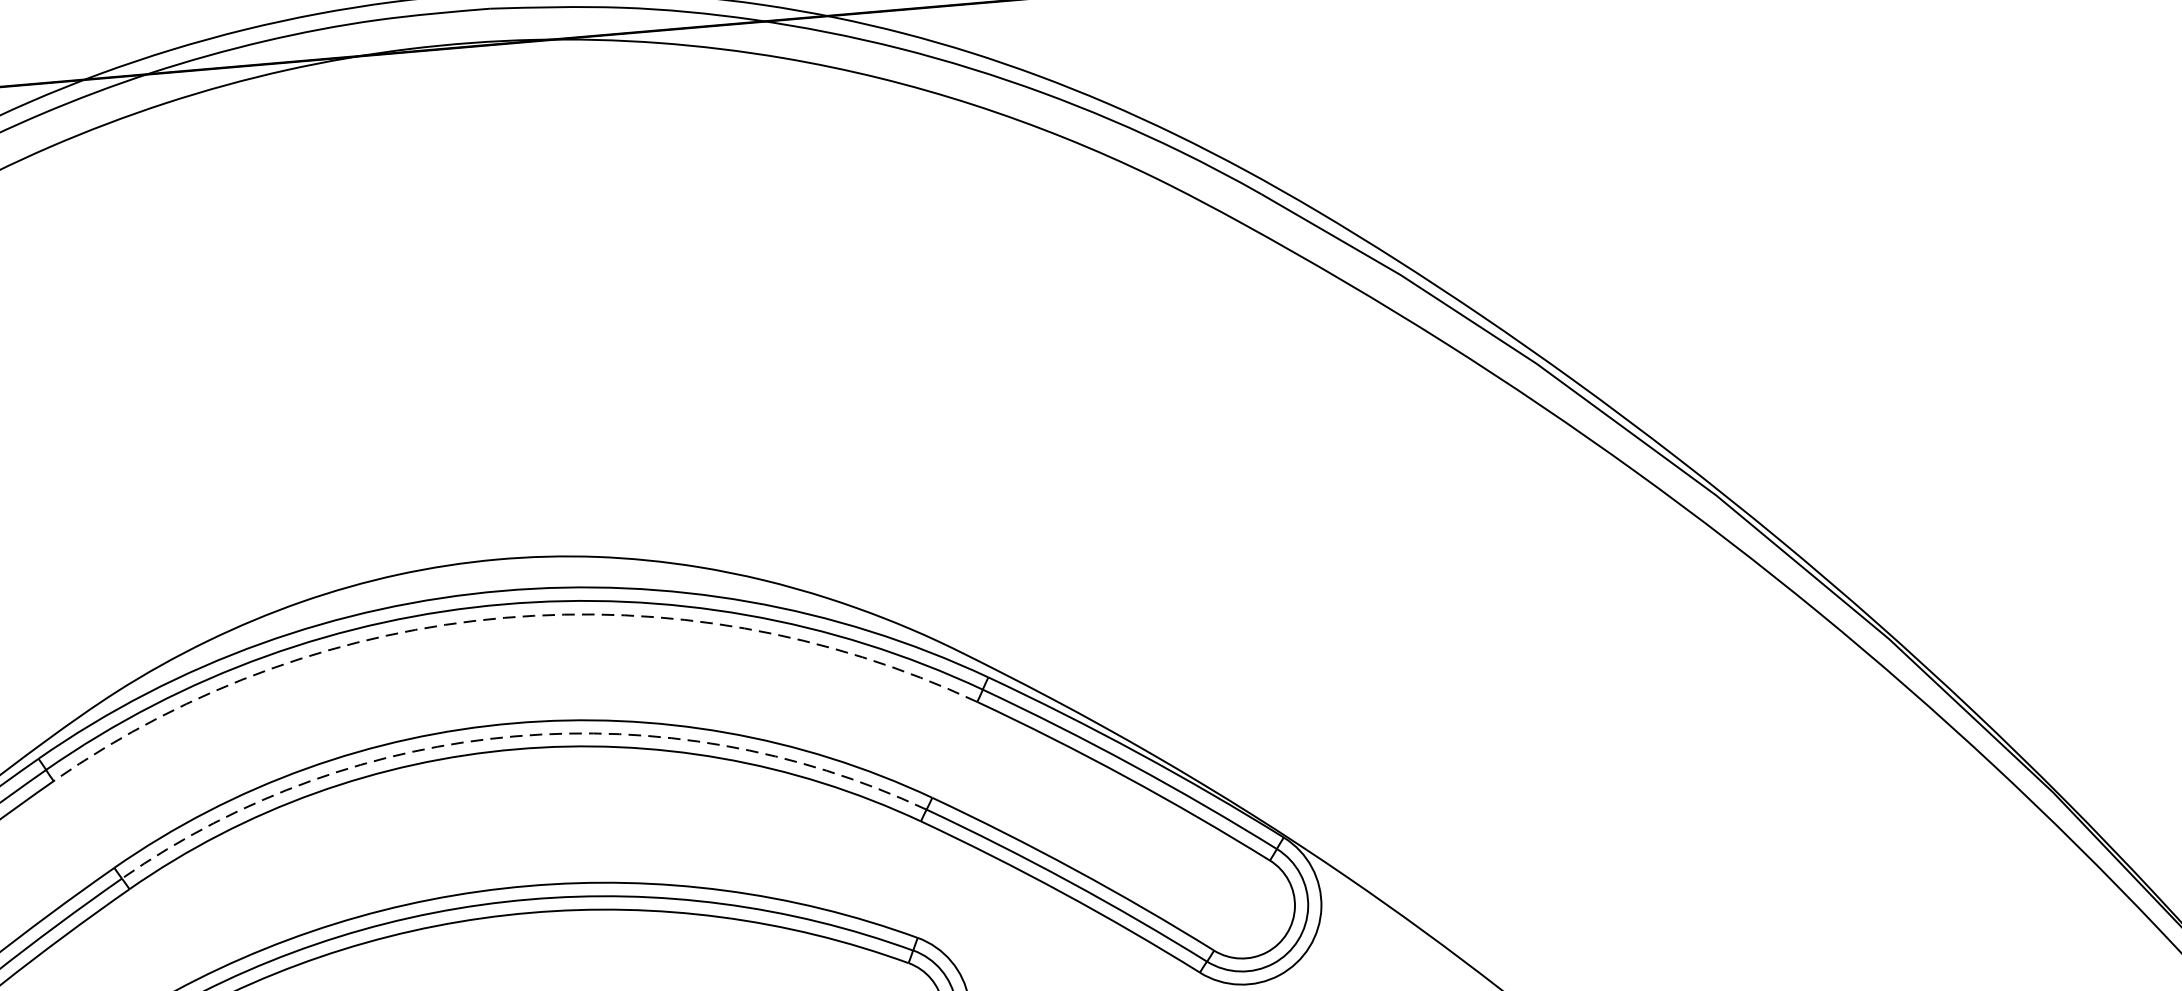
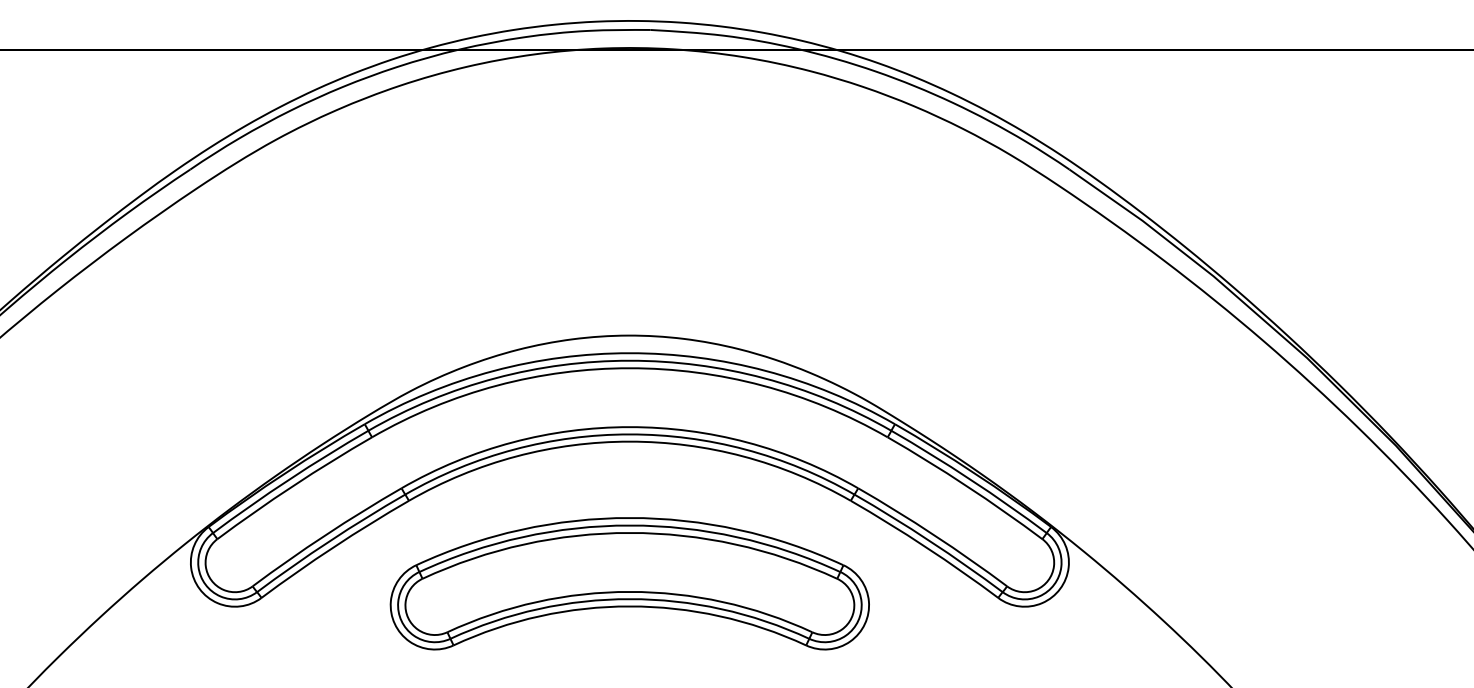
arc: (504, 618) -> (629, 368), dashed -> solid
arc: (514, 736) -> (629, 434), dashed -> solid

